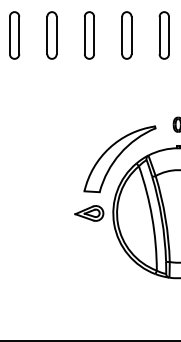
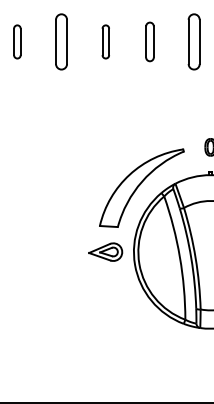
part: (14, 35) -> (17, 41), size x0.6
part: (89, 35) -> (105, 41), size x0.6
part: (126, 35) -> (149, 41), size x0.7

